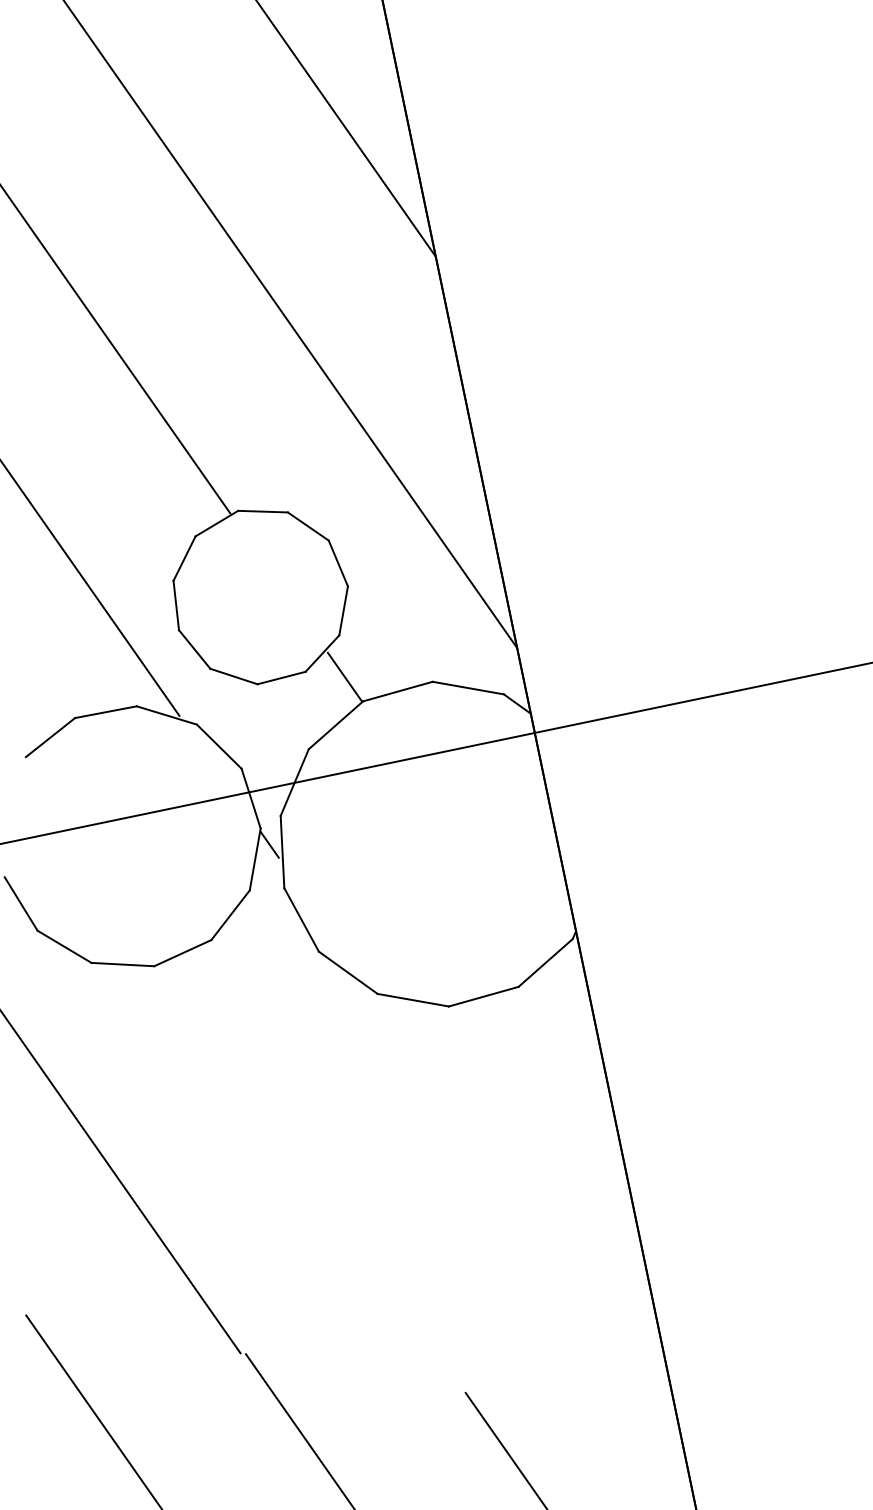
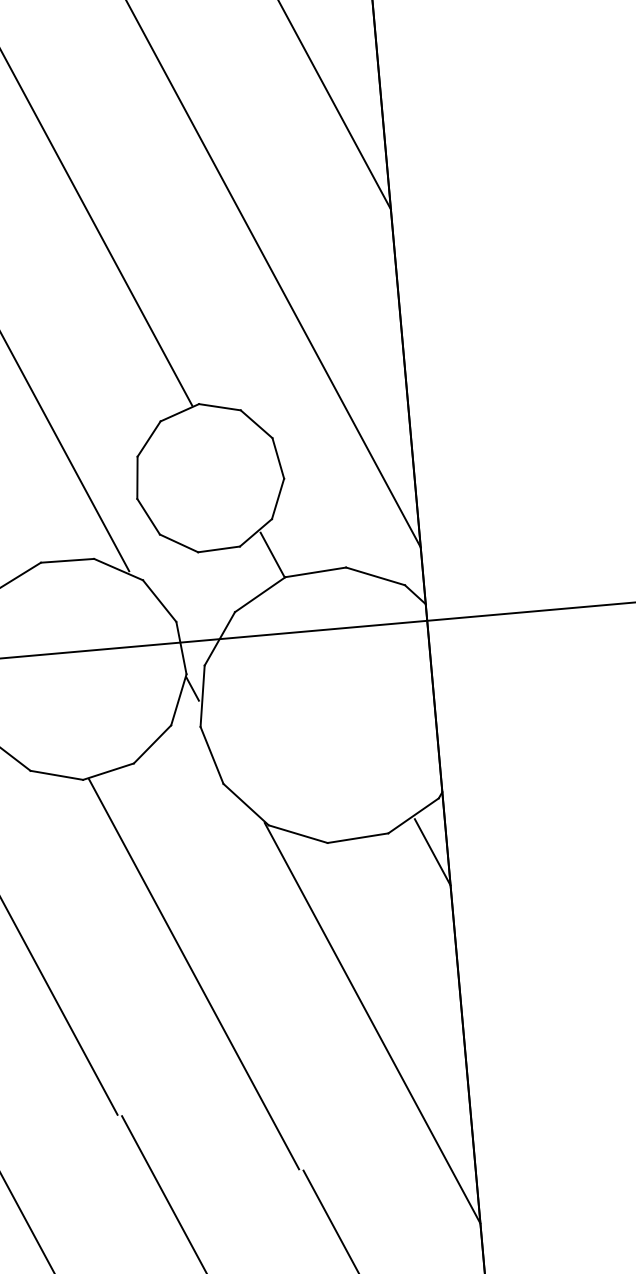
line: (572, 1002) -> (432, 851), added
line: (310, 1178) -> (193, 974), added
line: (525, 1210) -> (372, 1022), added

